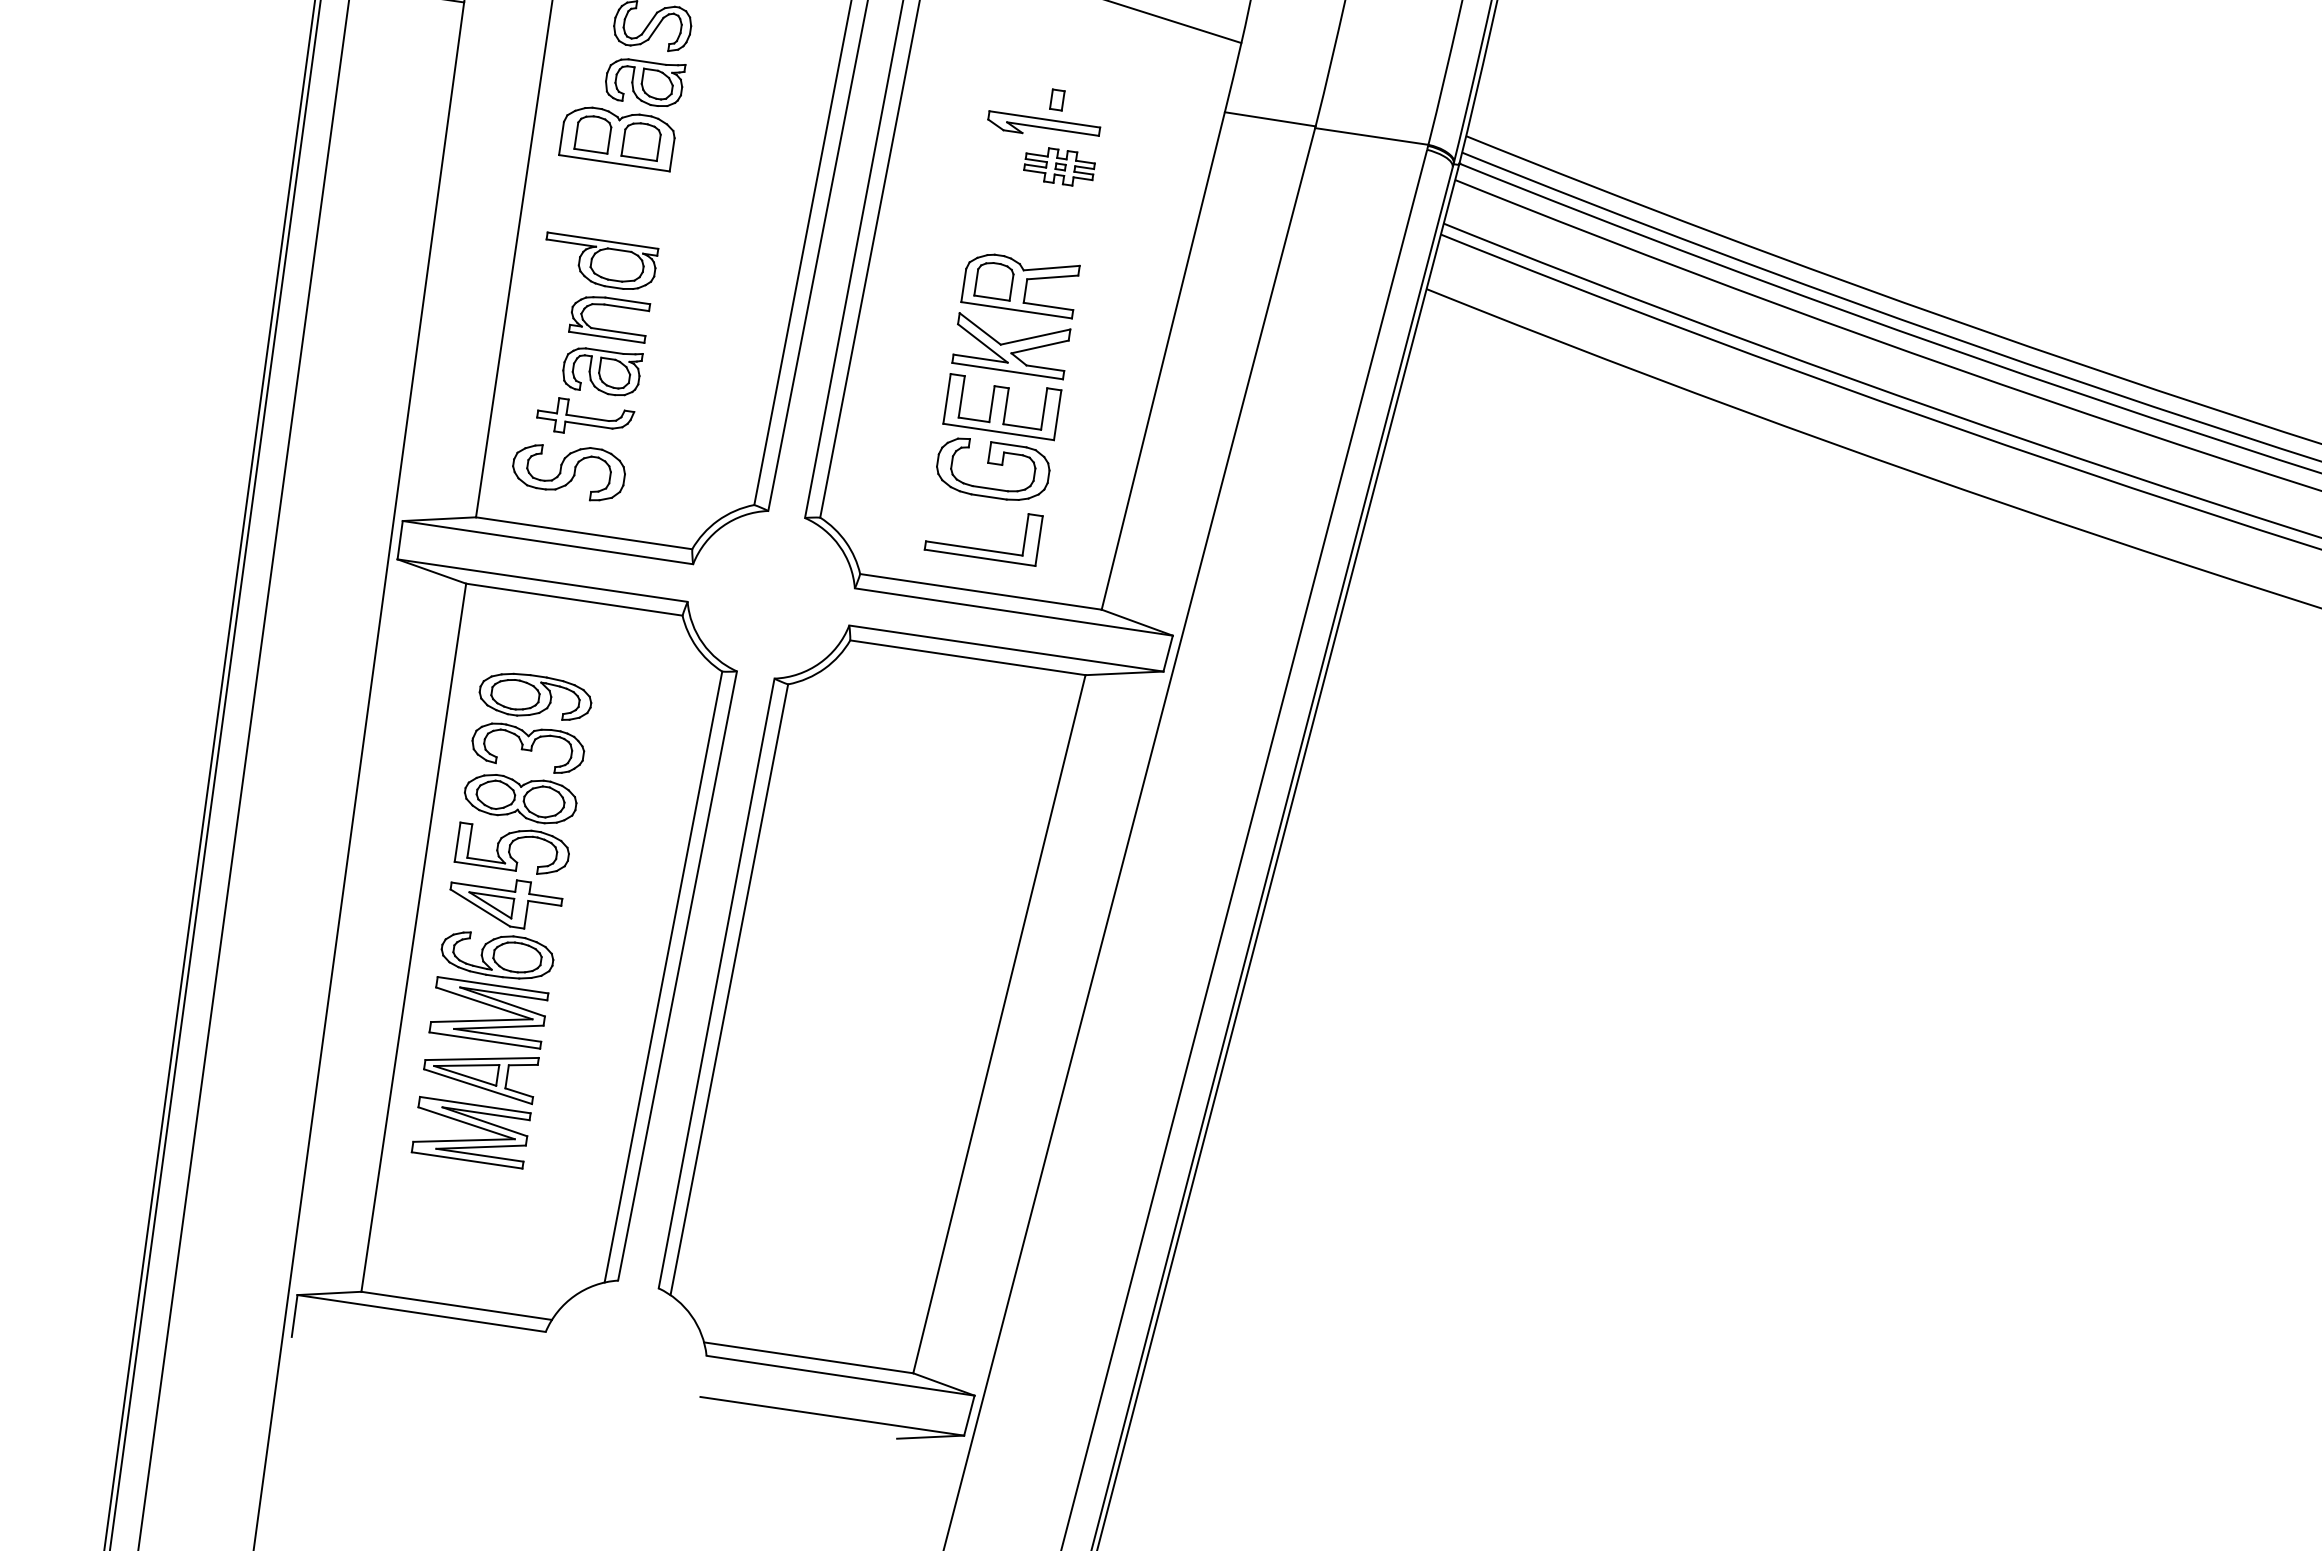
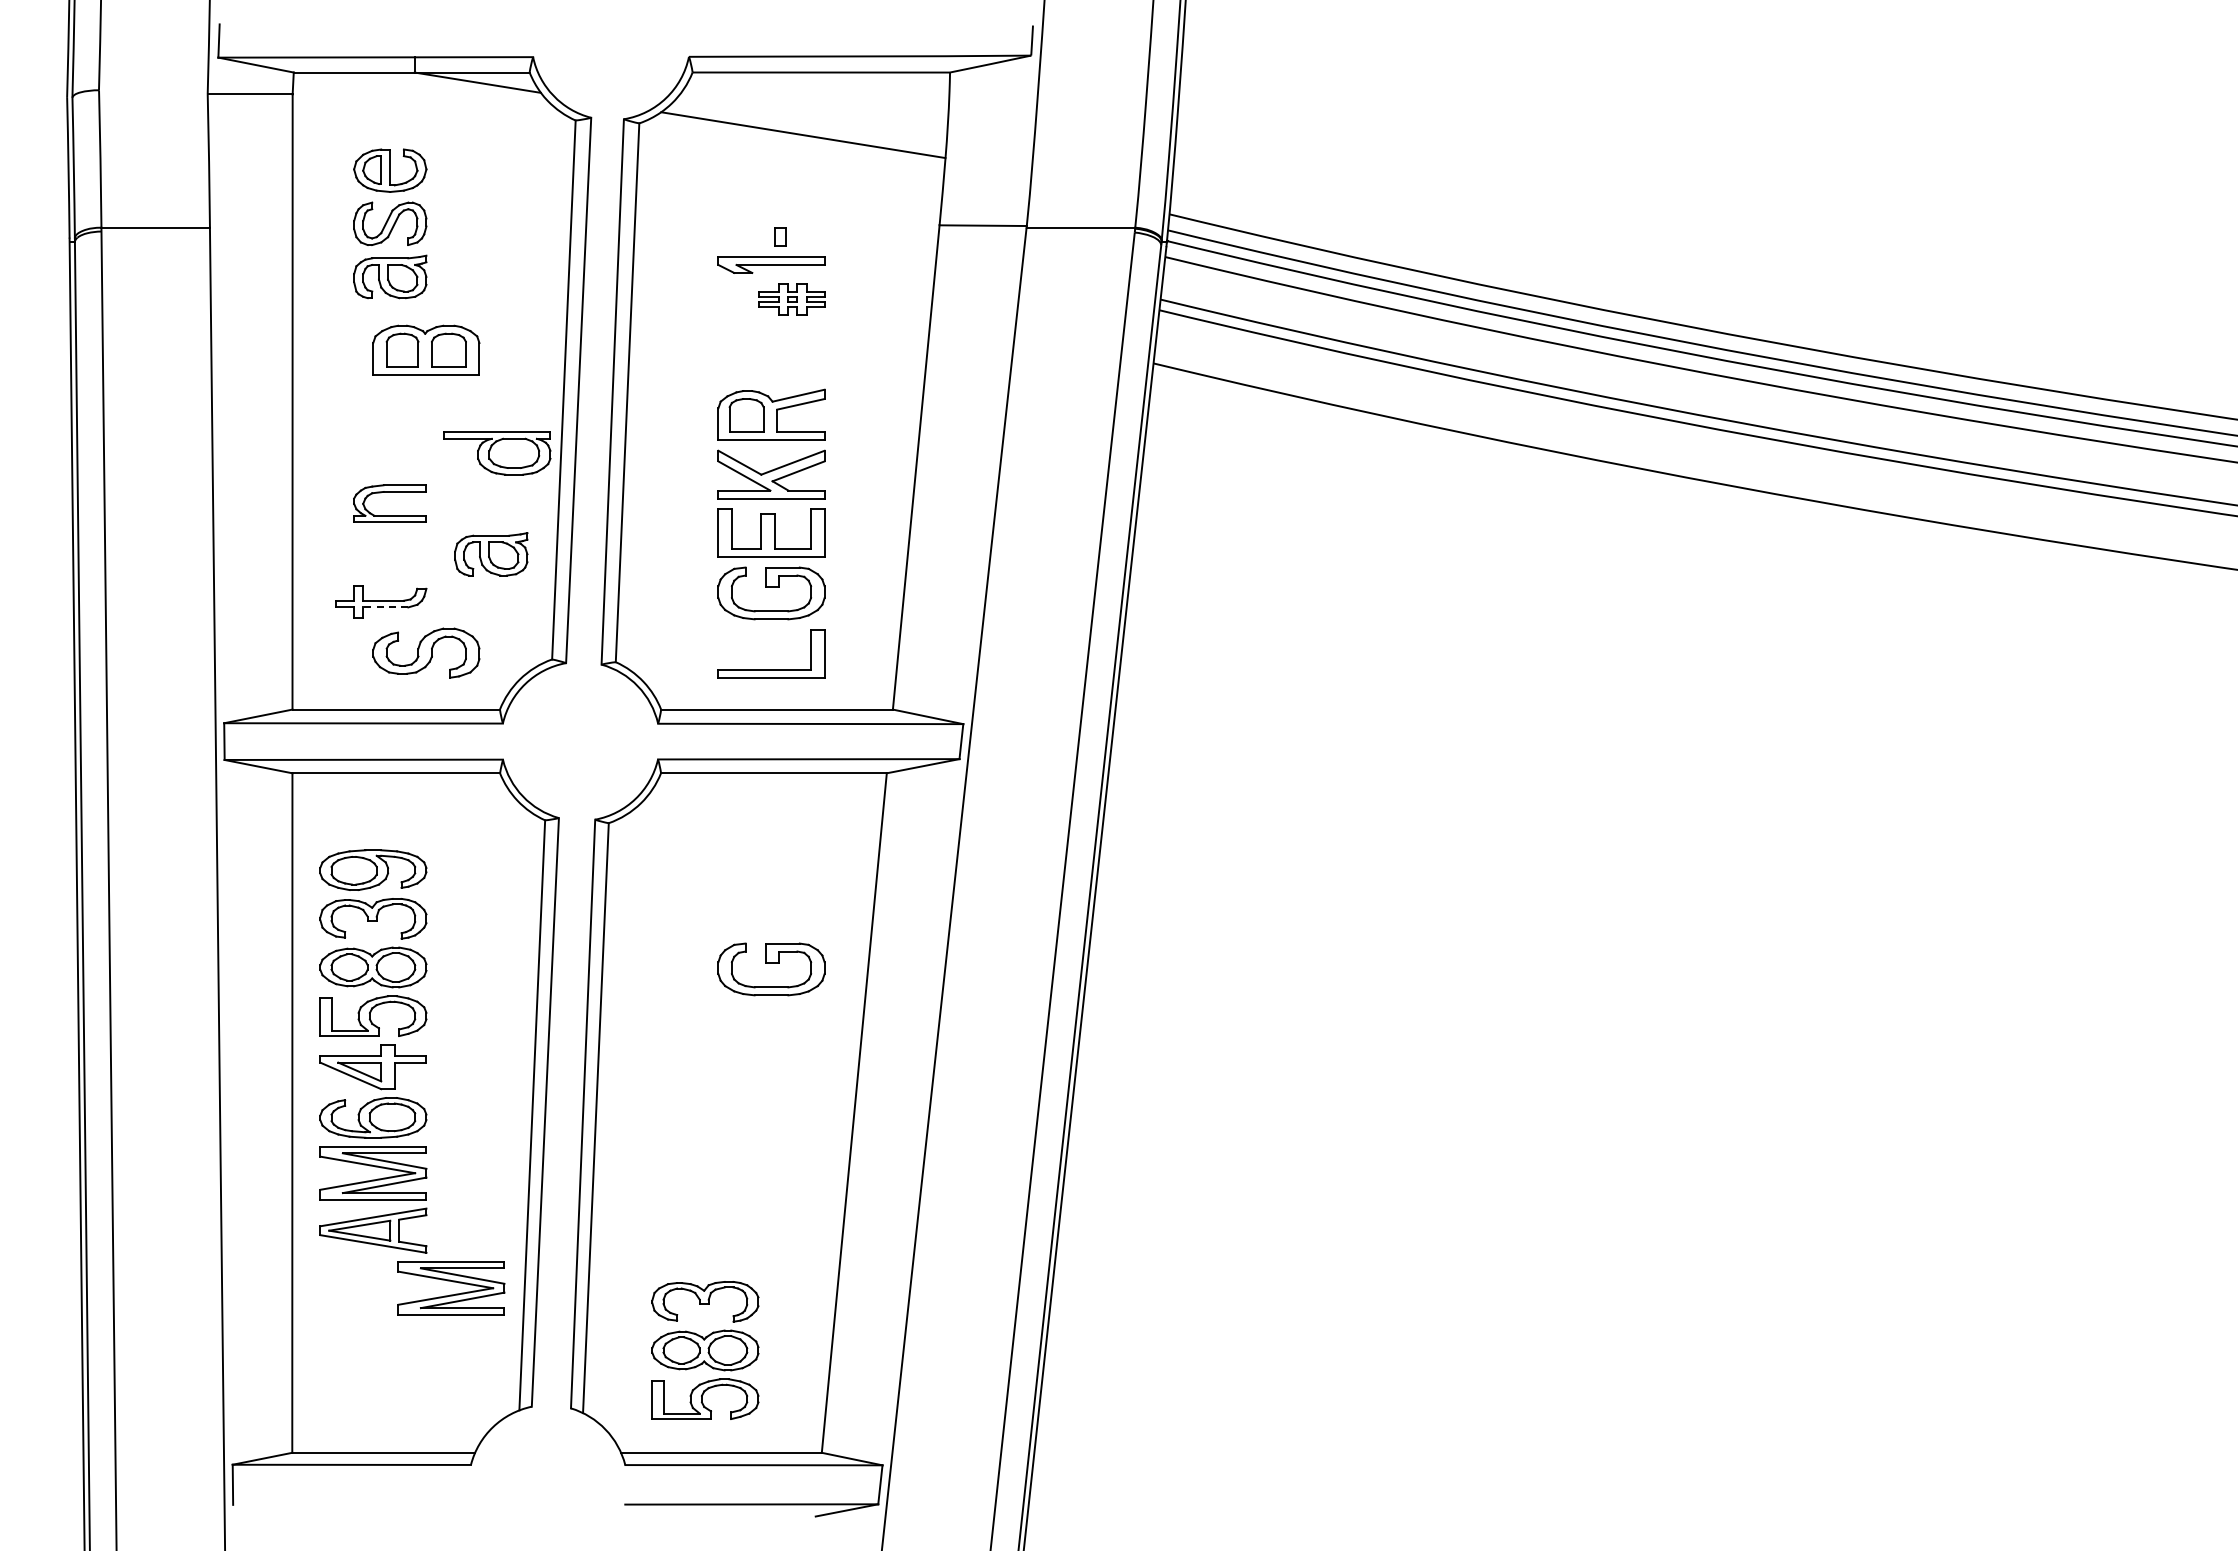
part: (618, 136) -> (426, 349), moved
part: (599, 262) -> (497, 453), moved
part: (602, 370) -> (491, 554), moved
line: (588, 425) -> (385, 607), solid -> dashed
part: (569, 470) -> (426, 652), moved
part: (935, 861) -> (771, 969), added
part: (471, 1133) -> (451, 1288), moved
part: (807, 1248) -> (705, 1350), added

